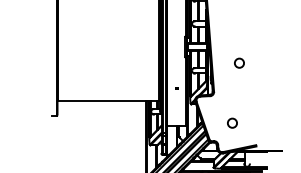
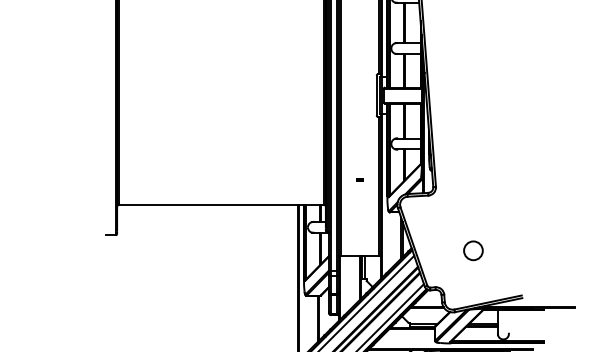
circle: (239, 62) -> (487, 127), removed

